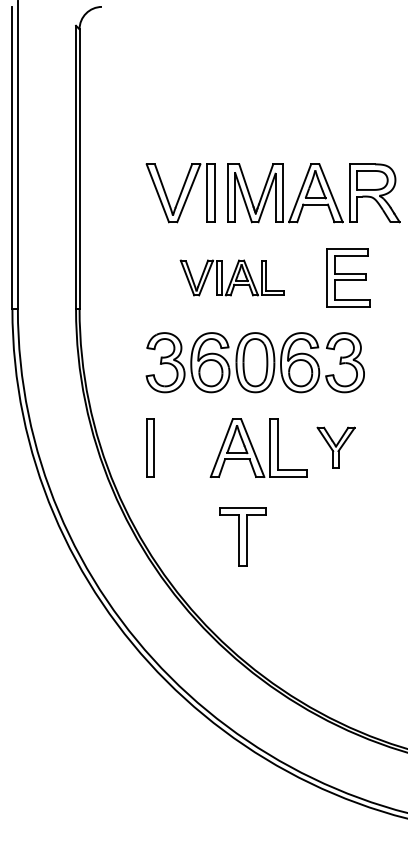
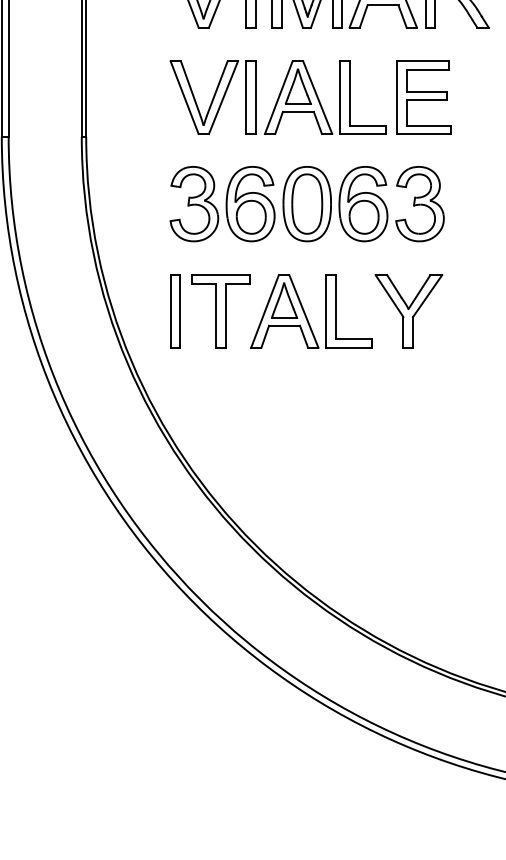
part: (231, 277) -> (277, 97), size x1.67
part: (335, 447) -> (407, 310), size x1.43
part: (242, 536) -> (220, 310), moved

